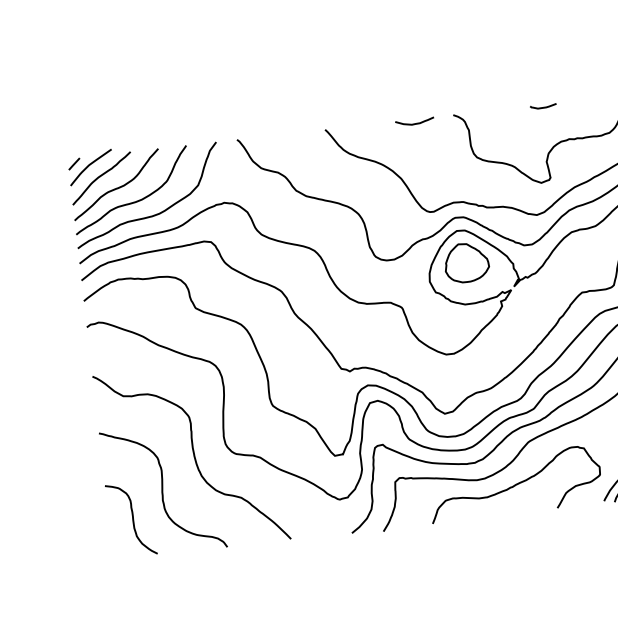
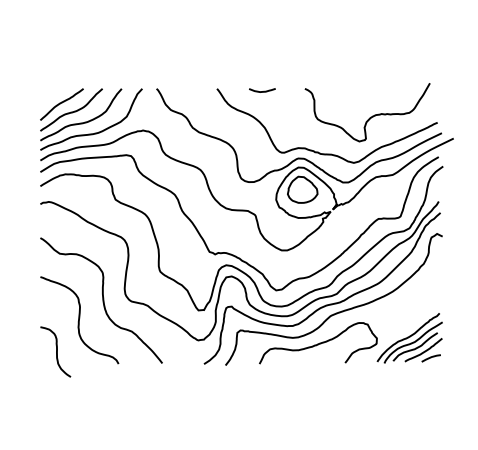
line: (543, 105) -> (366, 89), removed
curve: (415, 123) -> (262, 91), moved
part: (90, 167) -> (55, 96), removed
curve: (132, 518) -> (56, 351), moved

